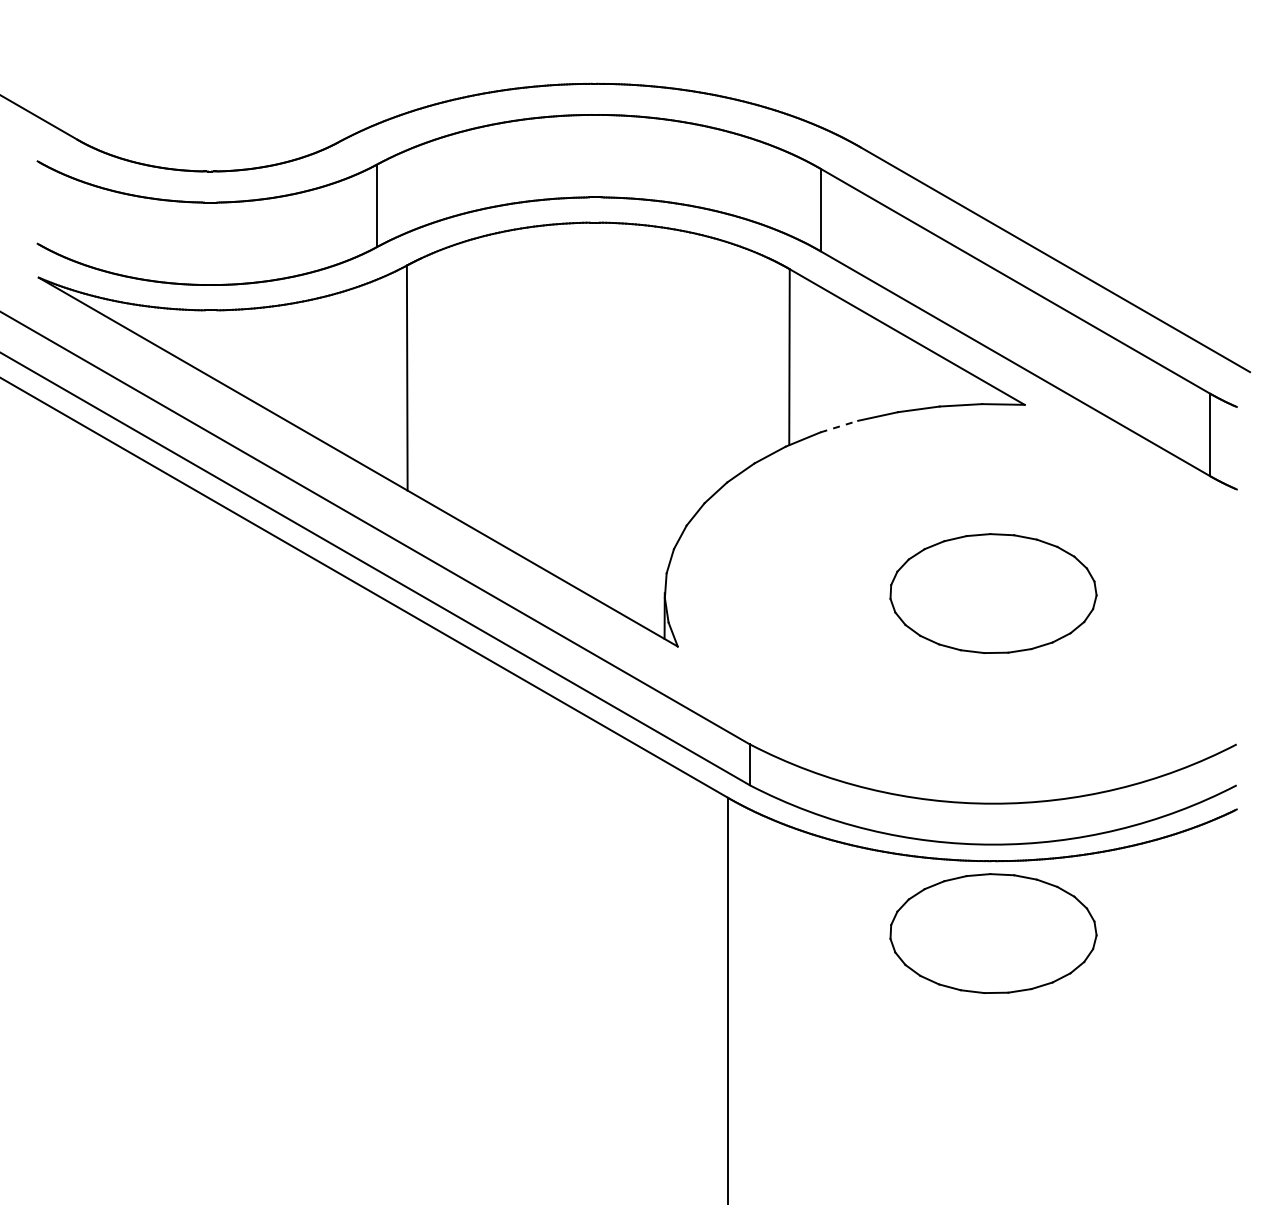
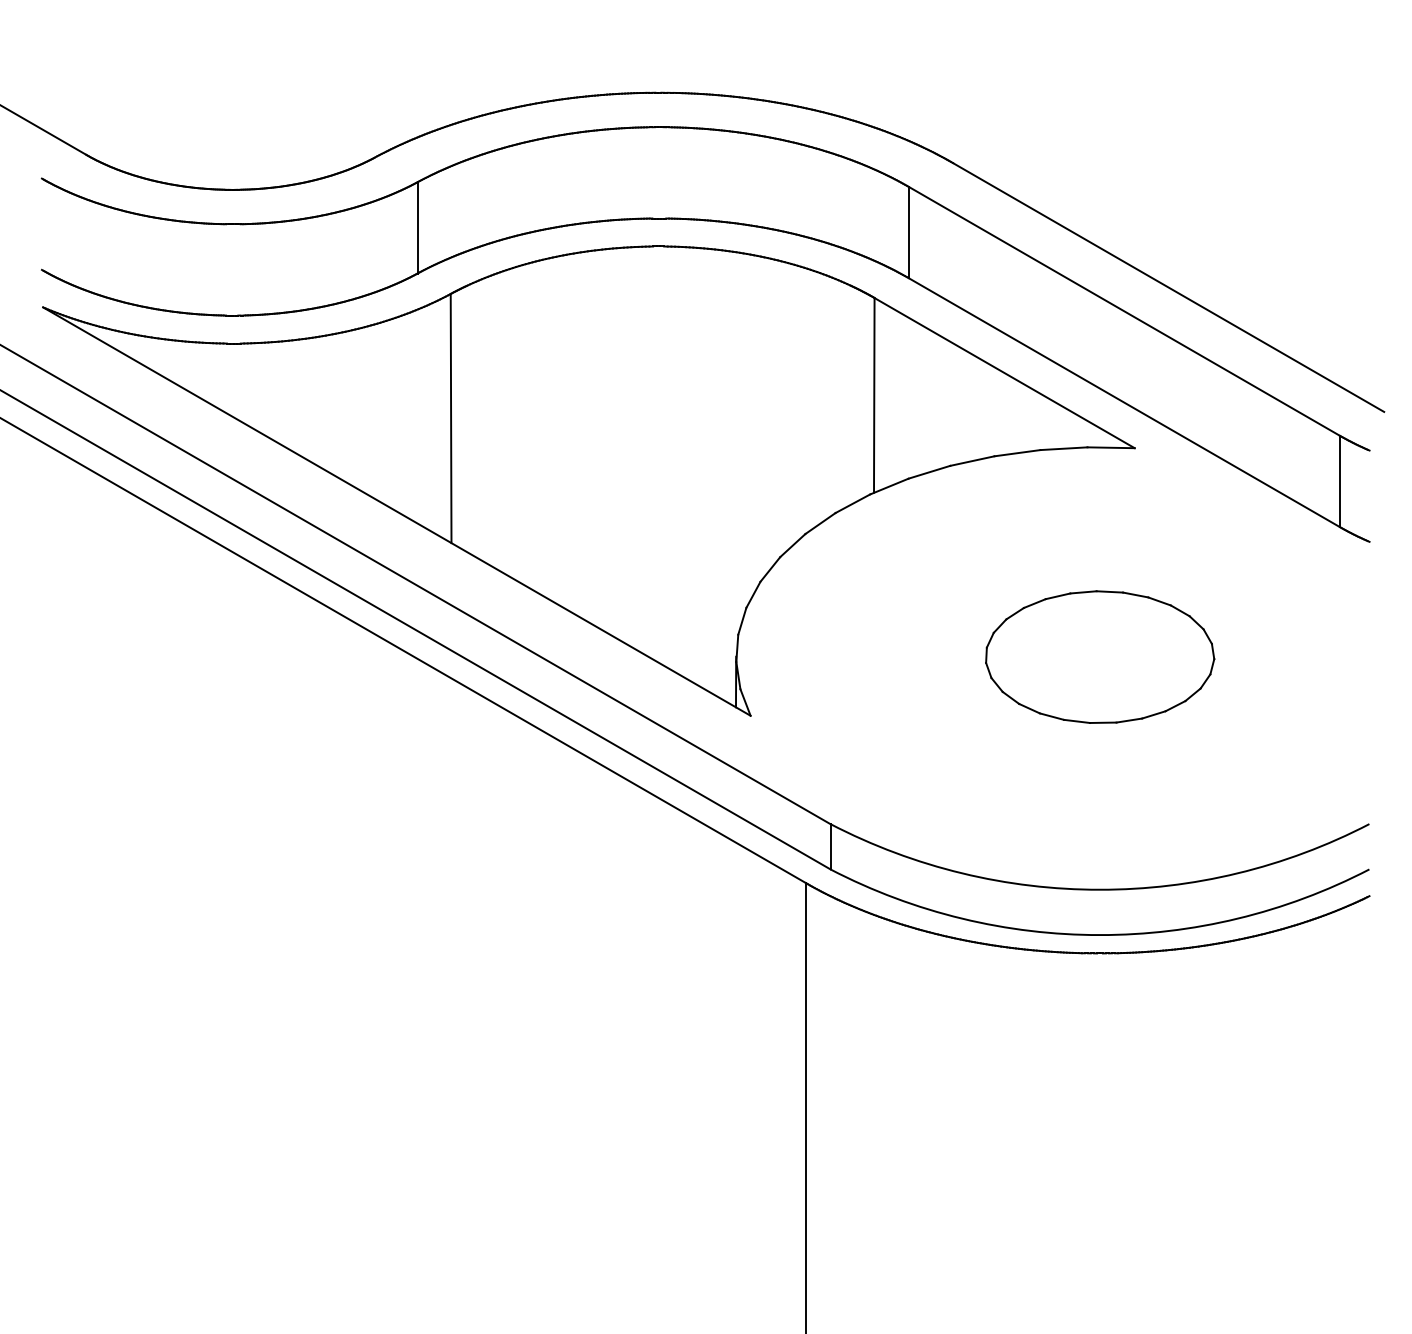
line: (839, 426) -> (929, 472), dashed -> solid
part: (993, 933) -> (1100, 1033), removed

